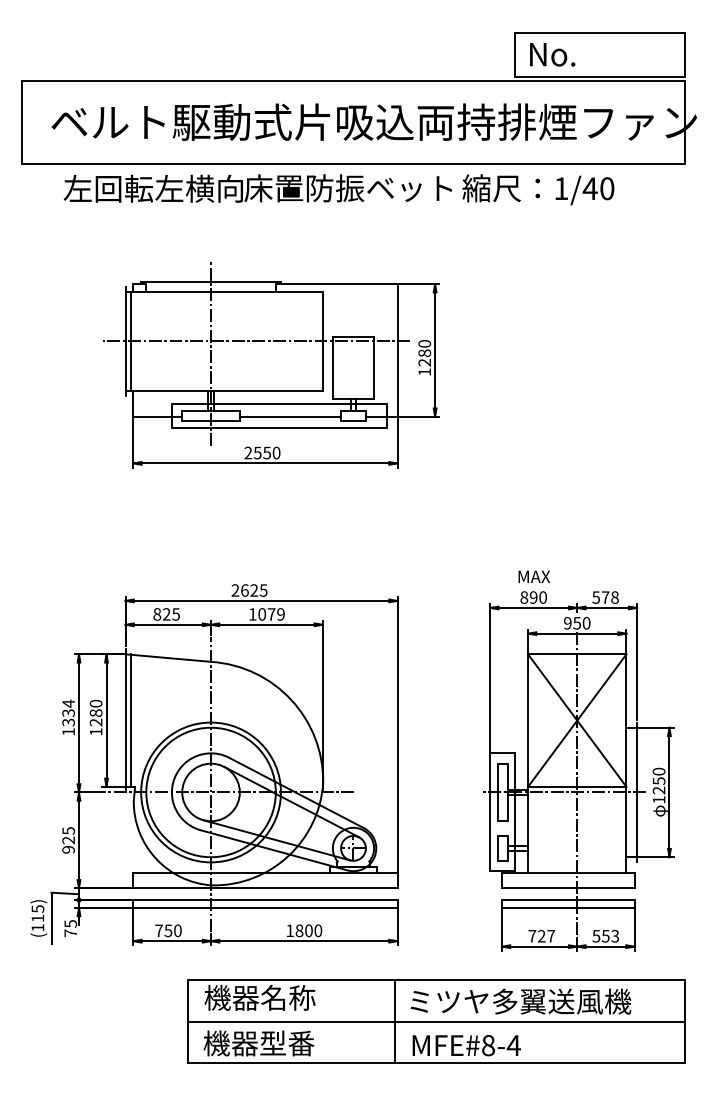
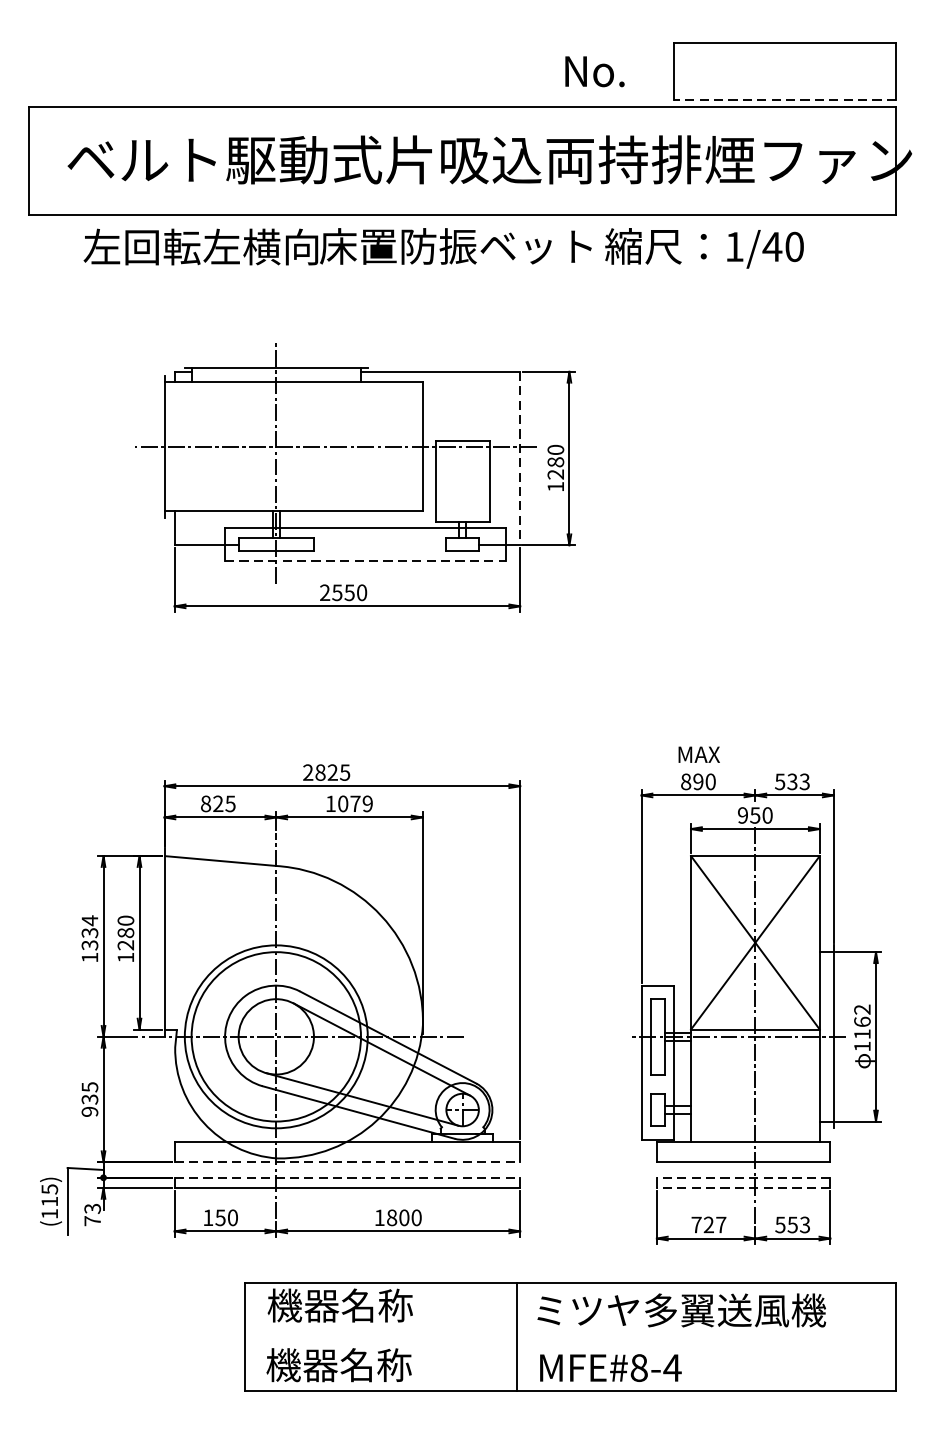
text: (552, 54) -> (594, 71), moved
line: (599, 76) -> (784, 100), solid -> dashed
line: (130, 341) -> (170, 446), removed
line: (397, 350) -> (520, 458), solid -> dashed
line: (290, 416) -> (380, 544), removed
line: (279, 428) -> (365, 560), solid -> dashed
text: (244, 590) -> (320, 772), 2625 -> 2825
text: (609, 597) -> (797, 781), 578 -> 533
line: (130, 720) -> (170, 942), removed
text: (658, 780) -> (861, 1021), 1250 -> 1162
text: (68, 840) -> (89, 1099), 925 -> 935
line: (265, 888) -> (347, 1162), solid -> dashed
line: (265, 900) -> (347, 1178), solid -> dashed
line: (567, 900) -> (742, 1178), solid -> dashed
line: (567, 907) -> (742, 1187), solid -> dashed
text: (70, 923) -> (92, 1208), 75 -> 73
text: (158, 930) -> (207, 1217), 750 -> 150
line: (435, 1021) -> (569, 1336), removed
text: (287, 1043) -> (376, 1365), 機器型番 -> 機器名称

